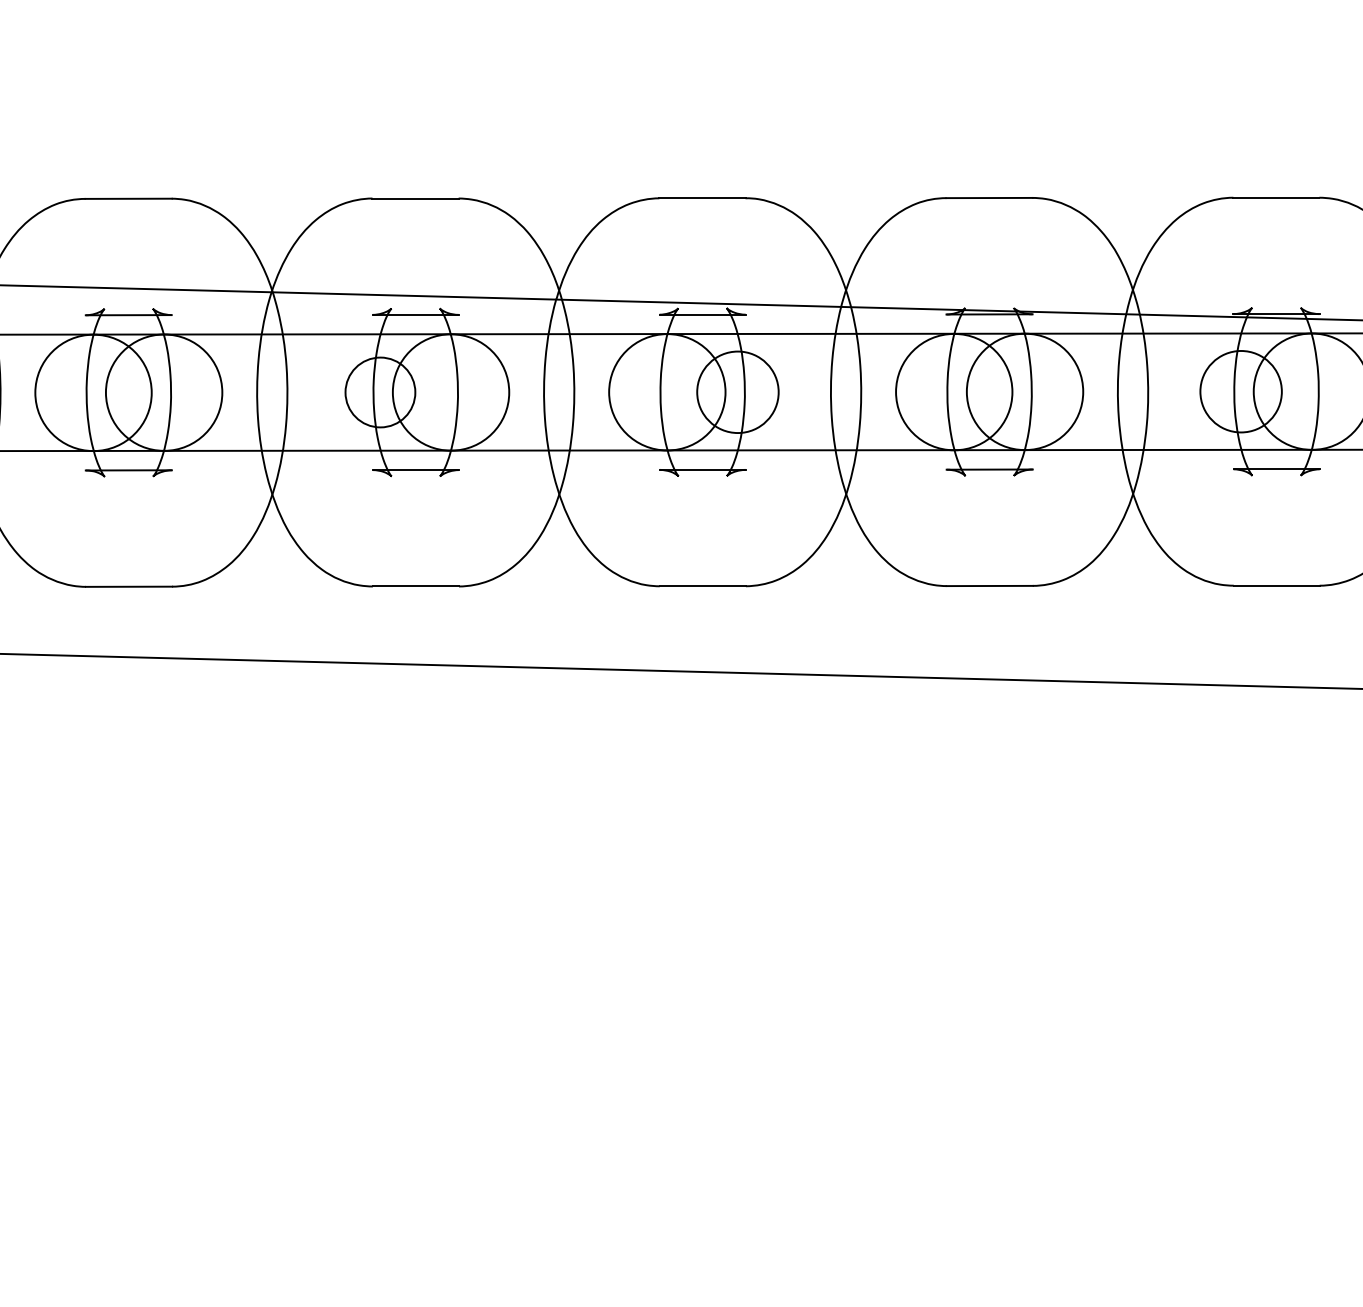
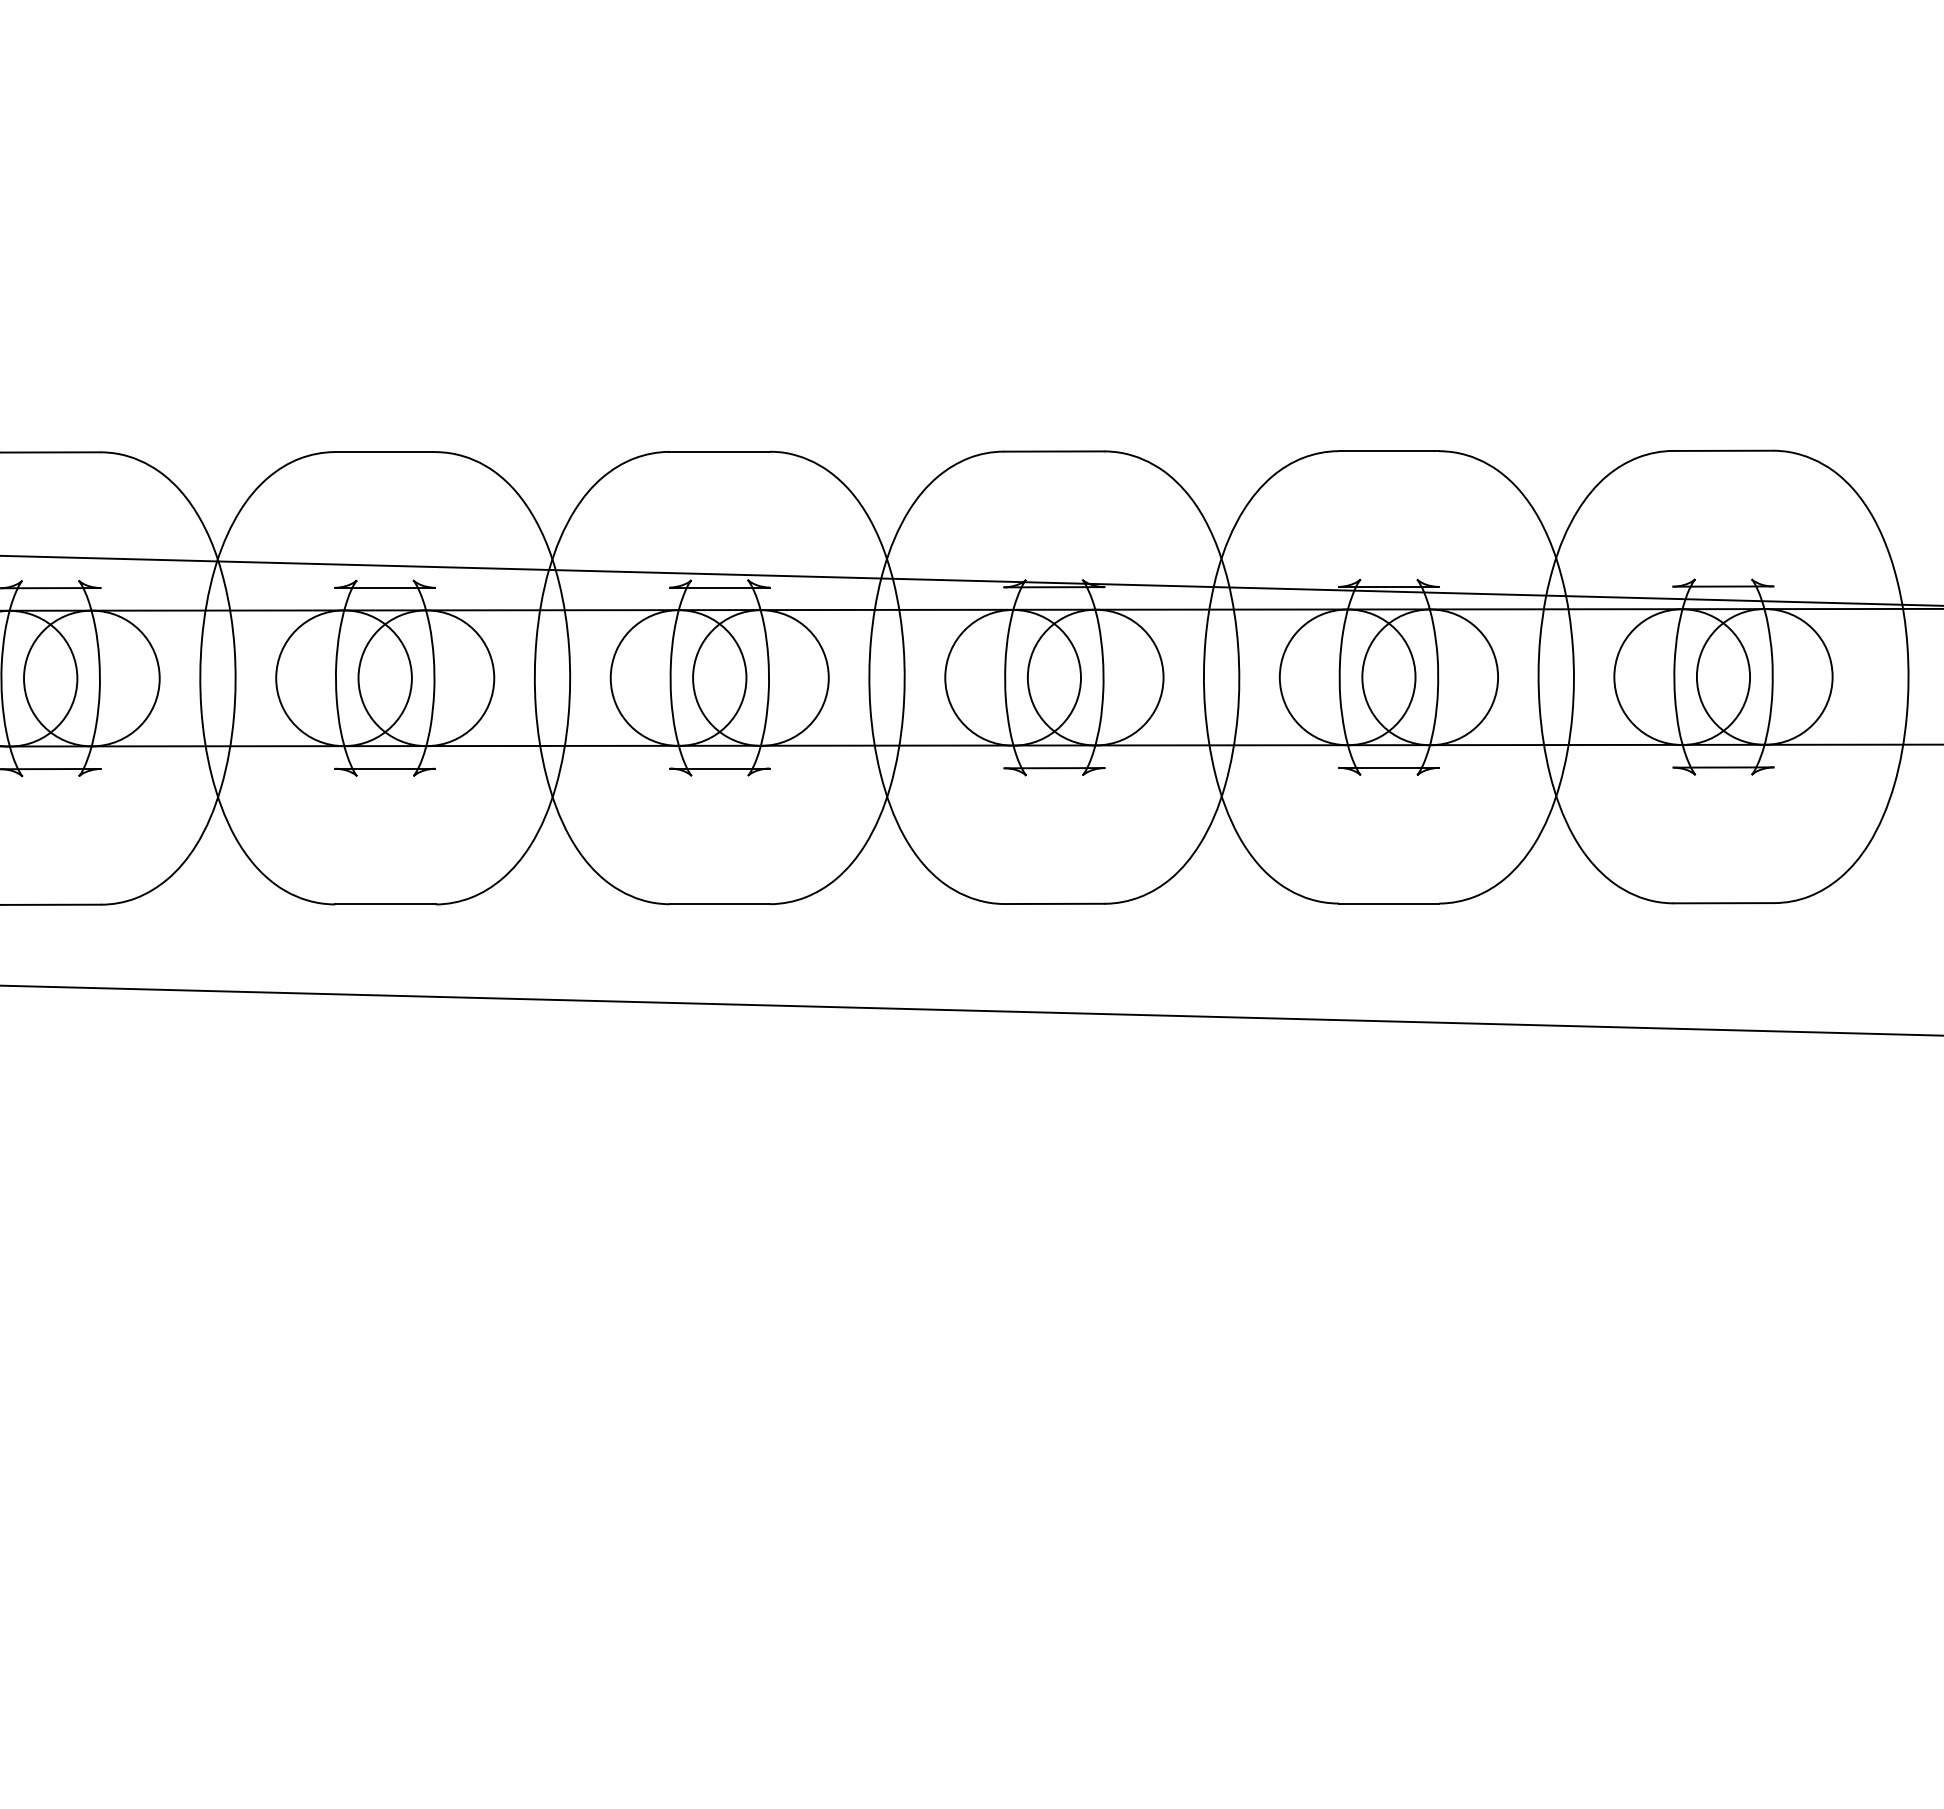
circle: (737, 391) -> (760, 677), size x1.43
circle: (1240, 391) -> (1347, 677), size x1.43
circle: (379, 392) -> (343, 678), size x1.67

